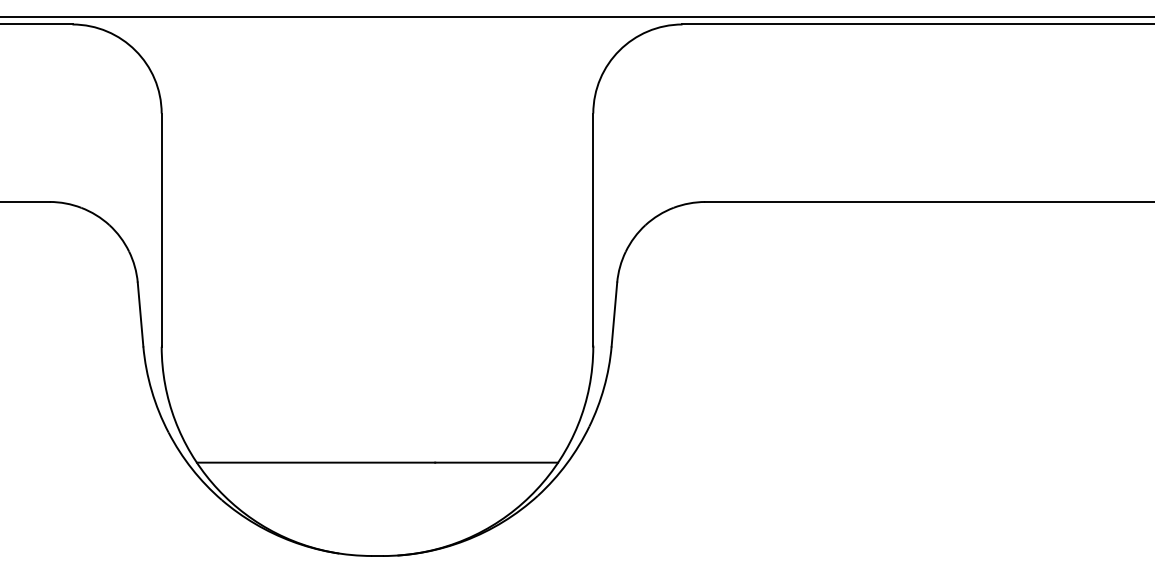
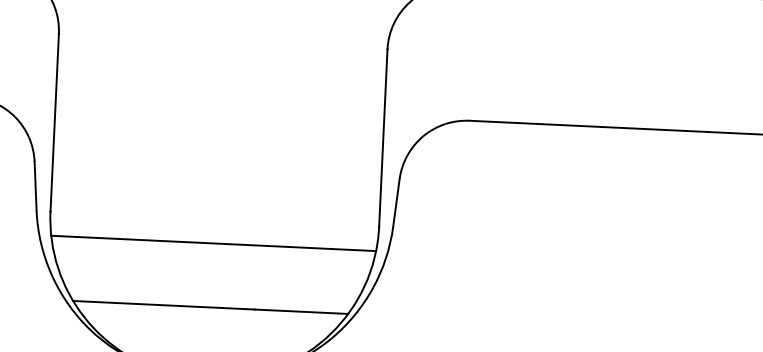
line: (377, 378) -> (213, 243), added

